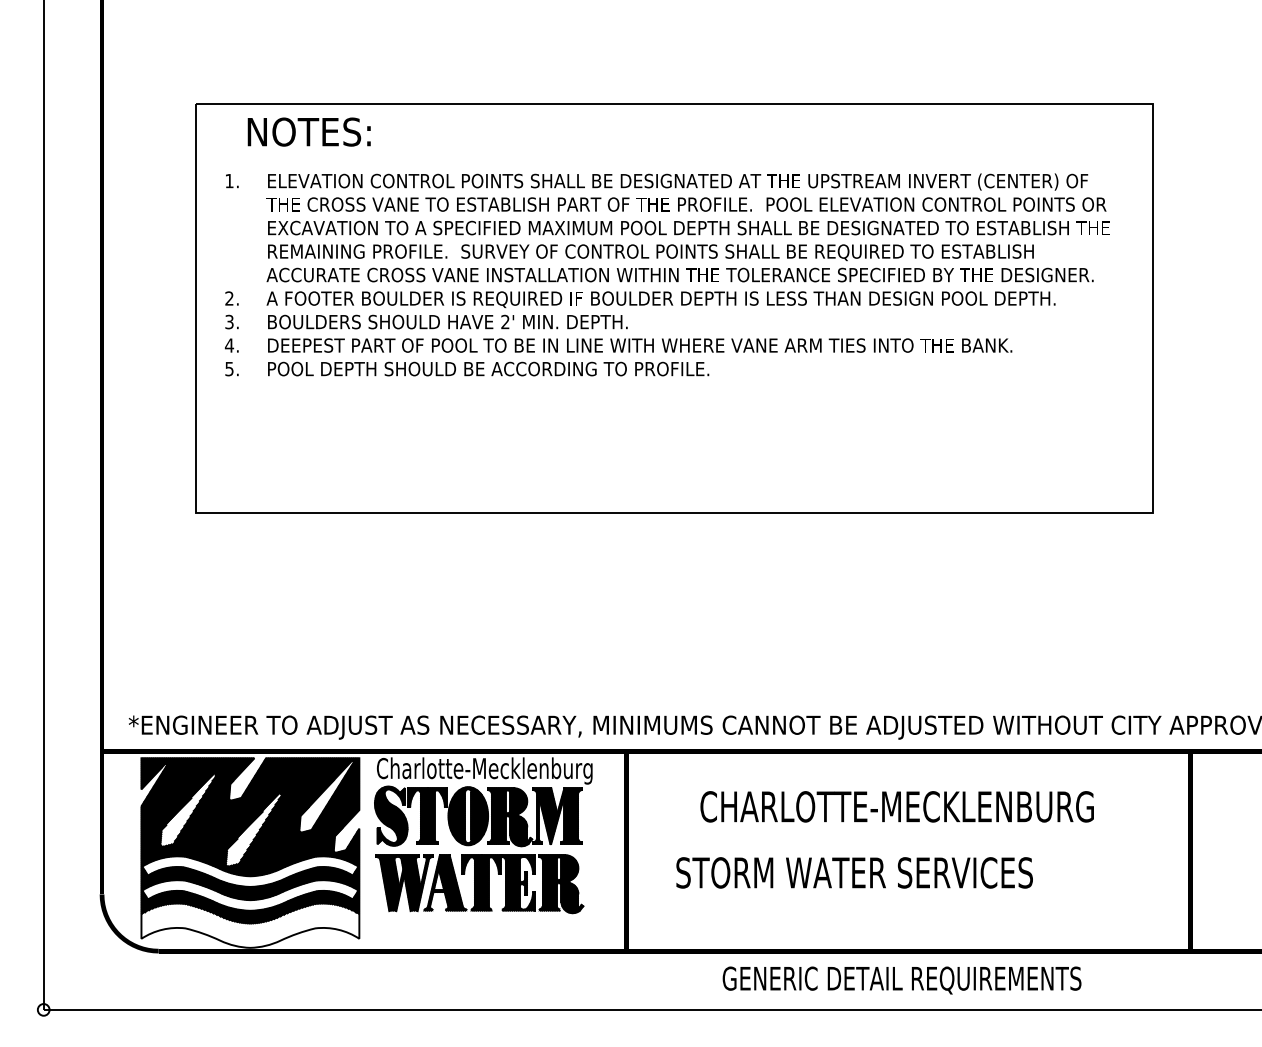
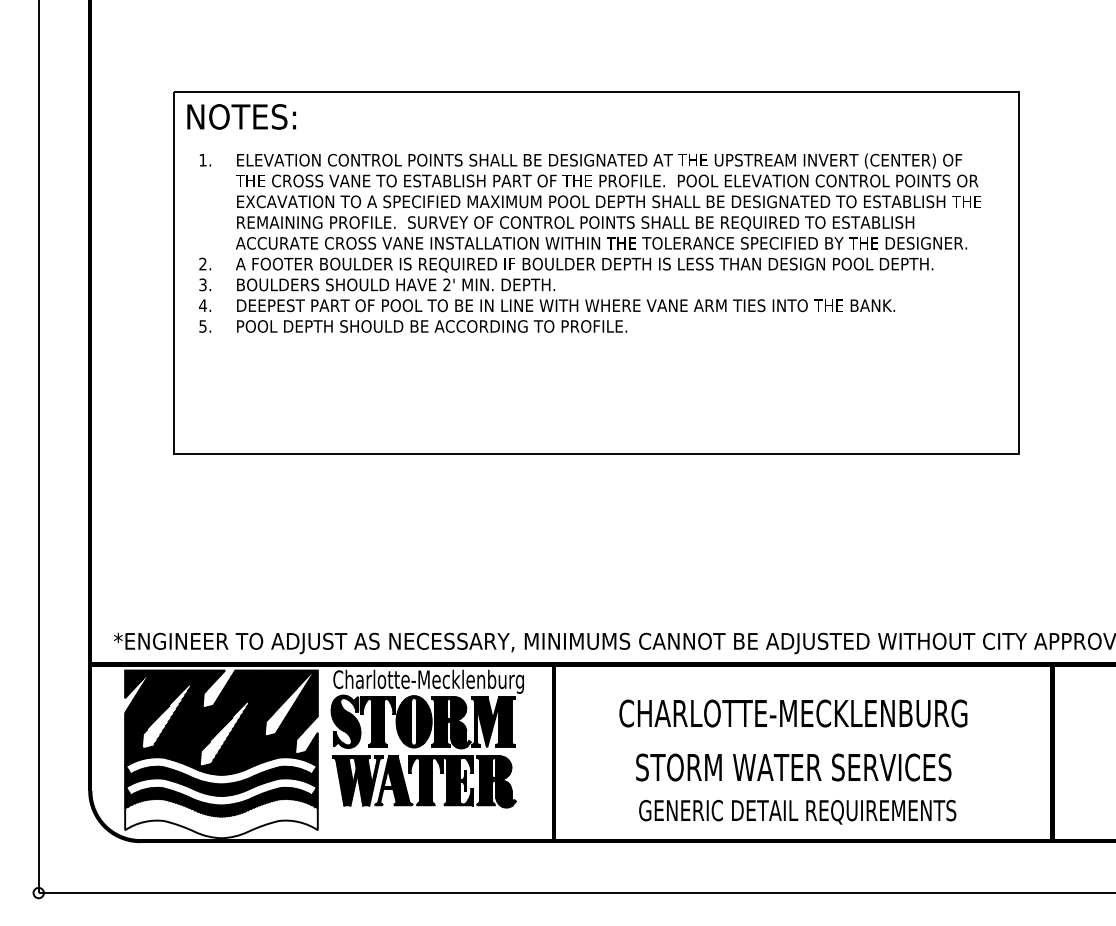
text: (308, 131) -> (241, 116), moved
text: (854, 872) -> (793, 767), moved
text: (901, 980) -> (797, 812), moved

